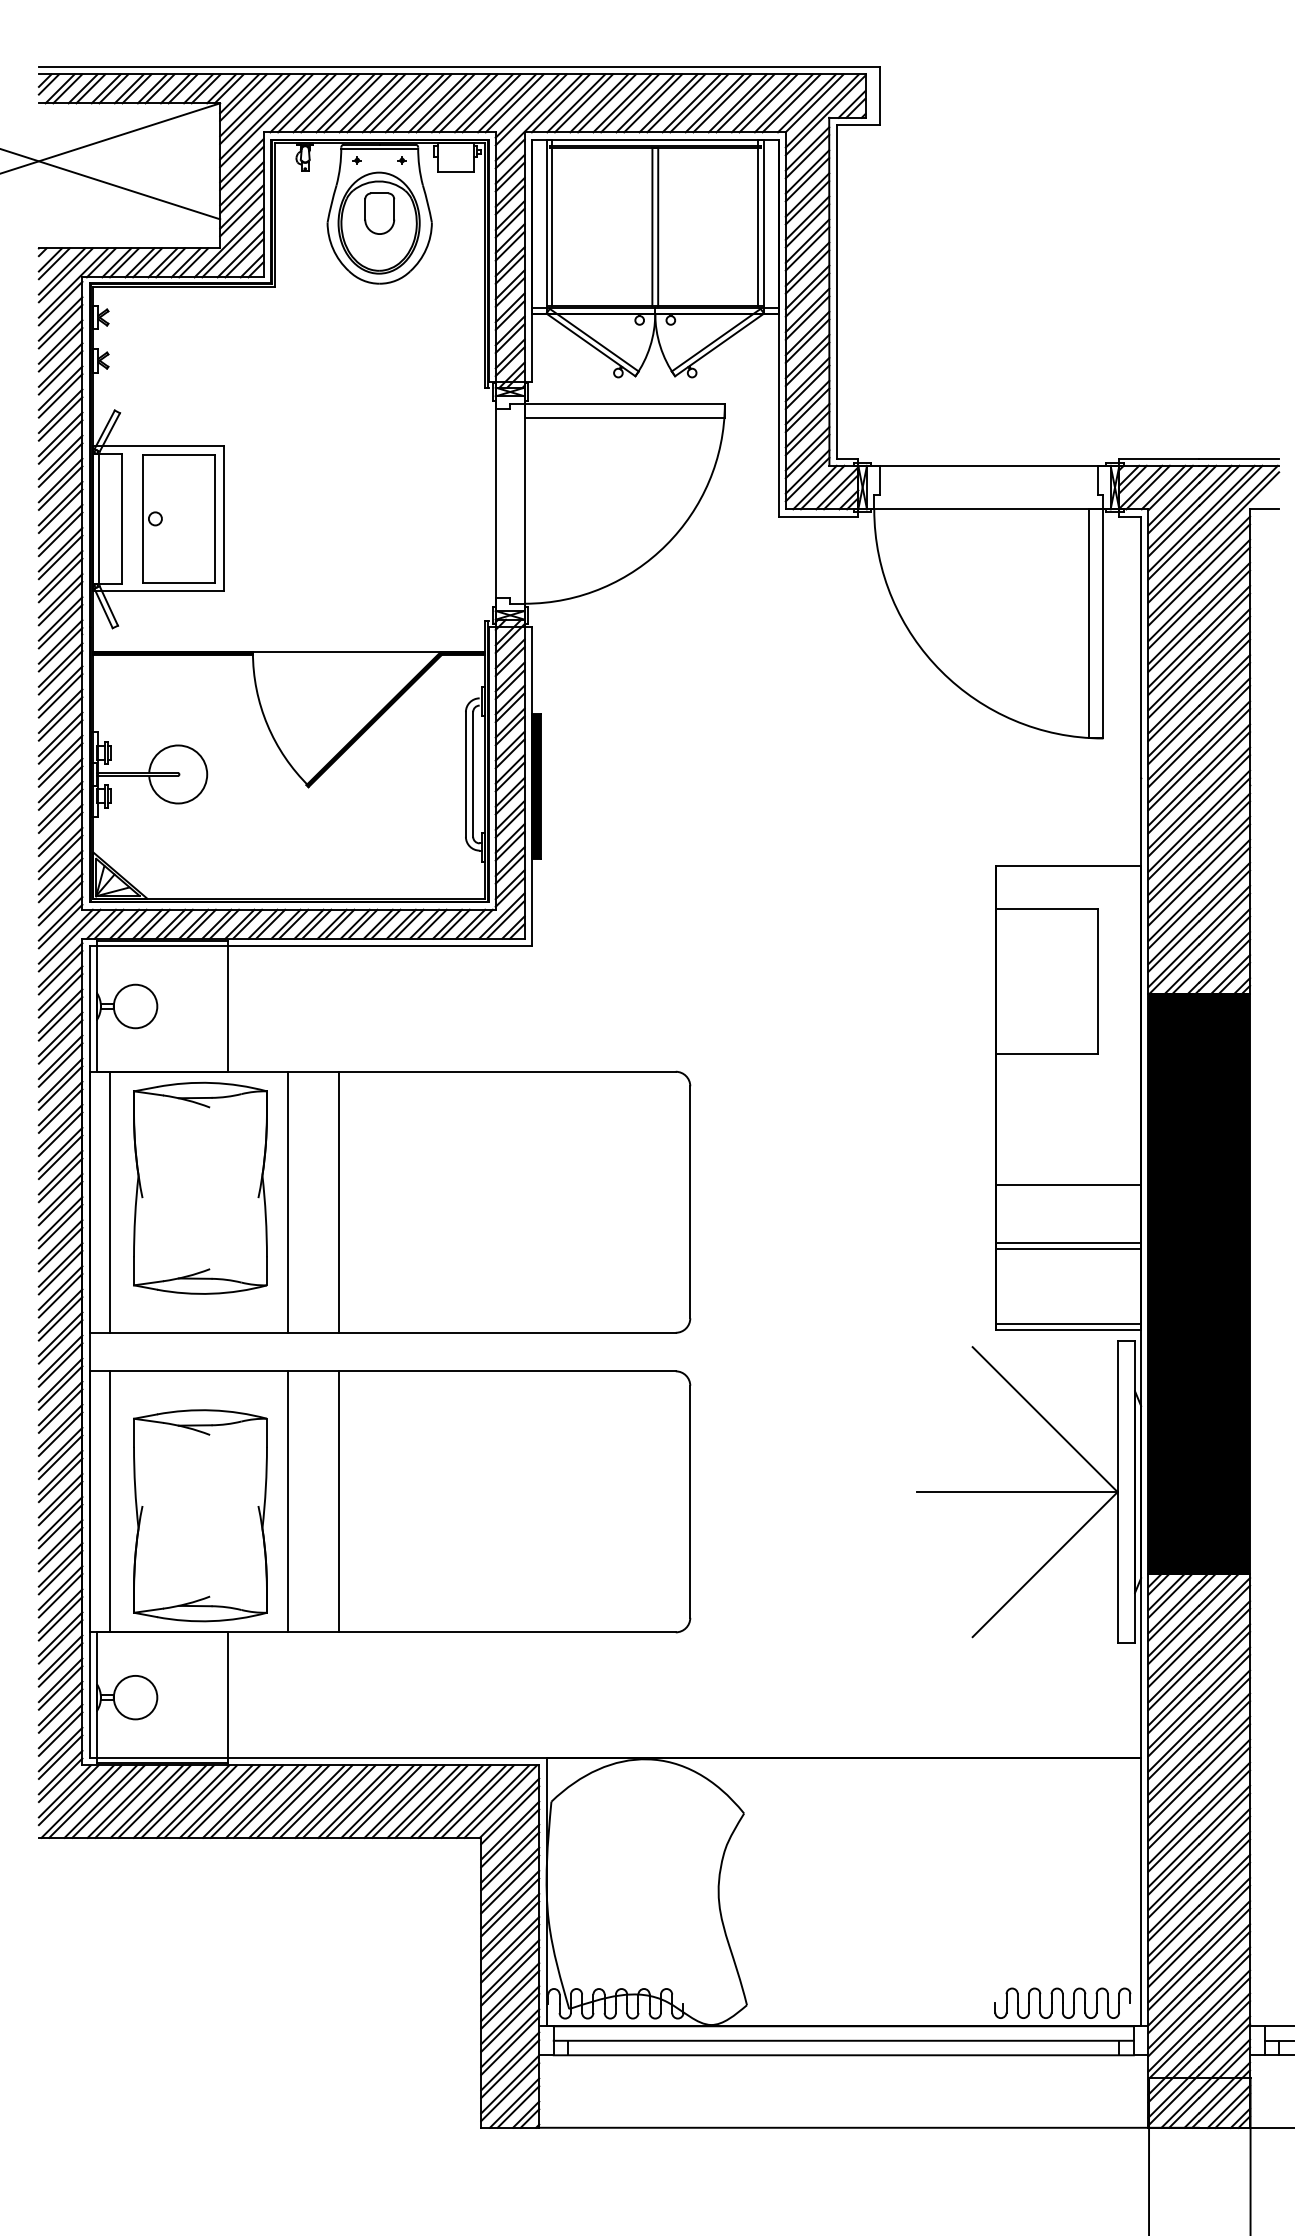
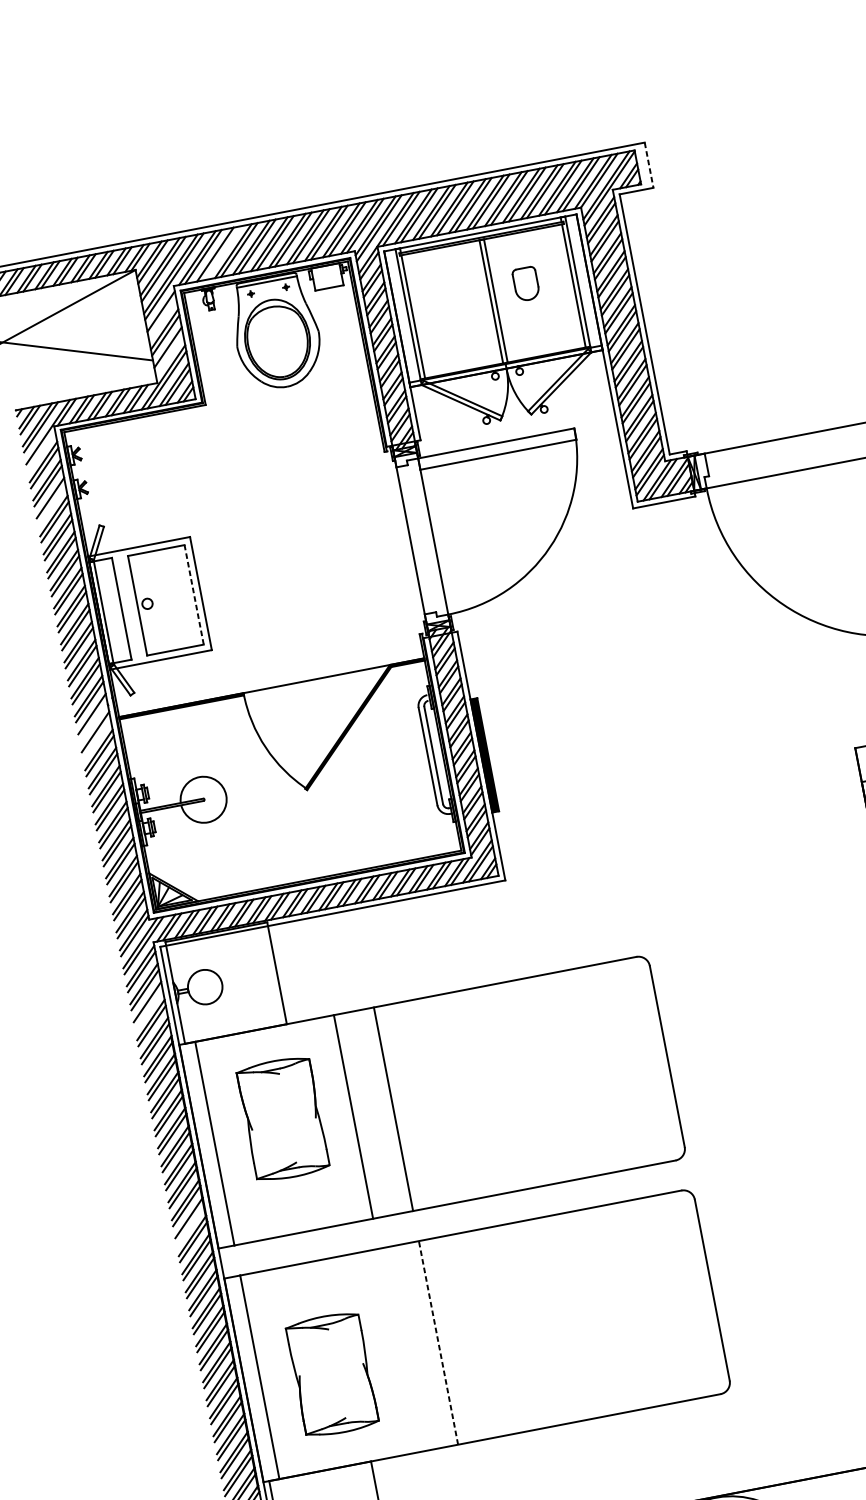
line: (879, 96) -> (648, 165), solid -> dashed
line: (330, 103) -> (221, 253), removed
line: (241, 168) -> (161, 317), removed
part: (379, 213) -> (525, 283), moved
line: (241, 214) -> (168, 353), removed
line: (60, 303) -> (41, 450), removed
line: (60, 372) -> (51, 503), removed
line: (215, 518) -> (194, 594), solid -> dashed
line: (60, 649) -> (93, 719), removed
line: (60, 672) -> (96, 737), removed
line: (60, 1018) -> (148, 1007), removed
part: (200, 1187) -> (283, 1118), size x0.7
line: (60, 1295) -> (190, 1223), removed
line: (287, 1501) -> (398, 1350), removed
line: (339, 1501) -> (438, 1342), solid -> dashed
part: (200, 1515) -> (332, 1374), size x0.7

